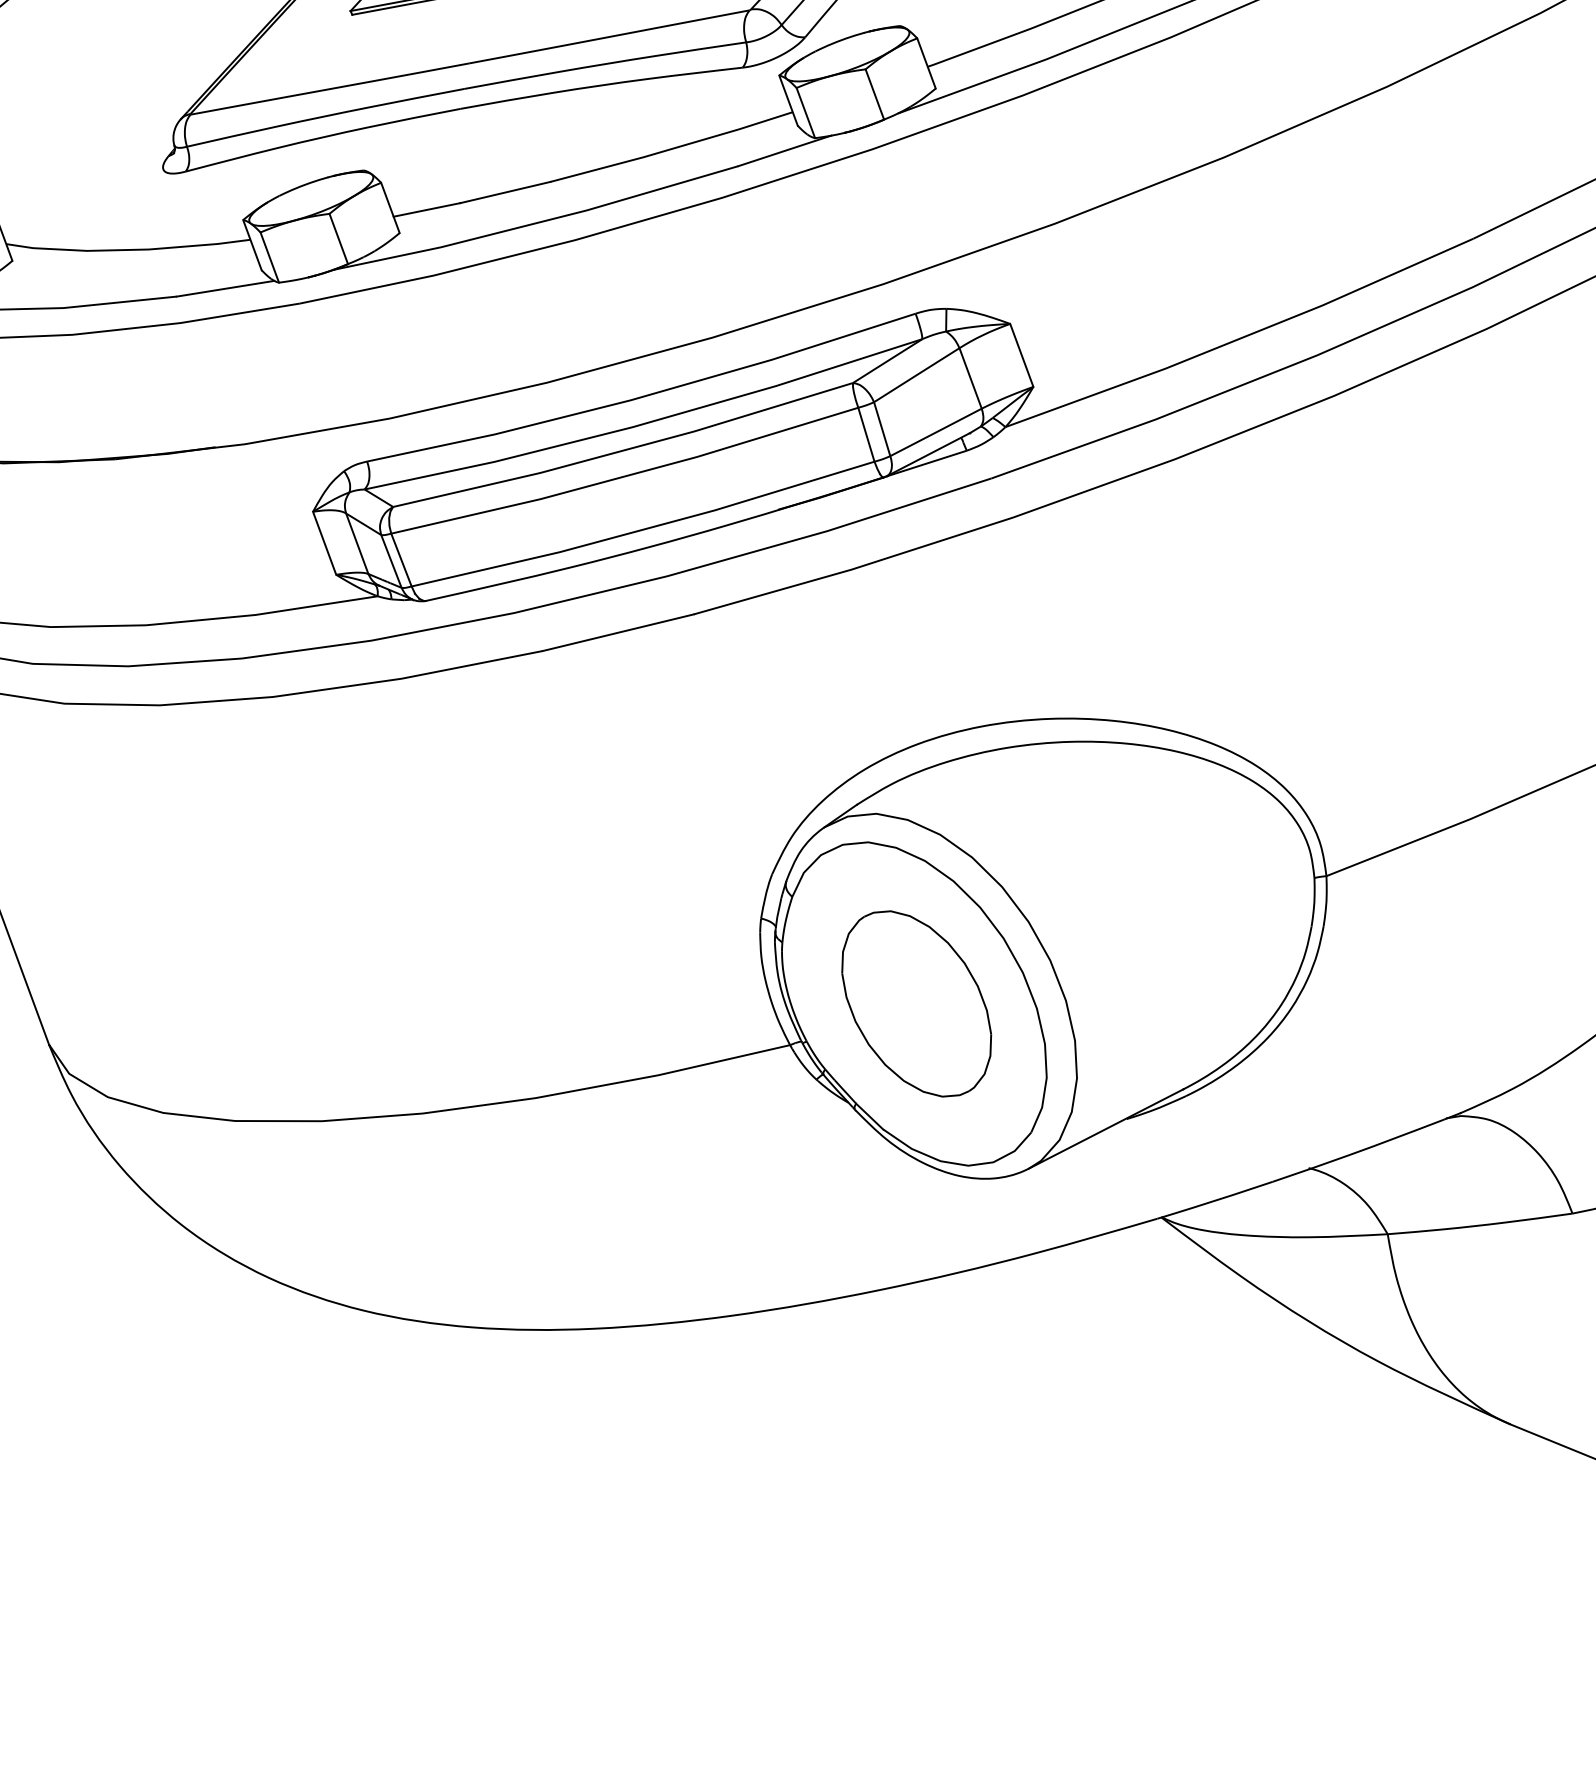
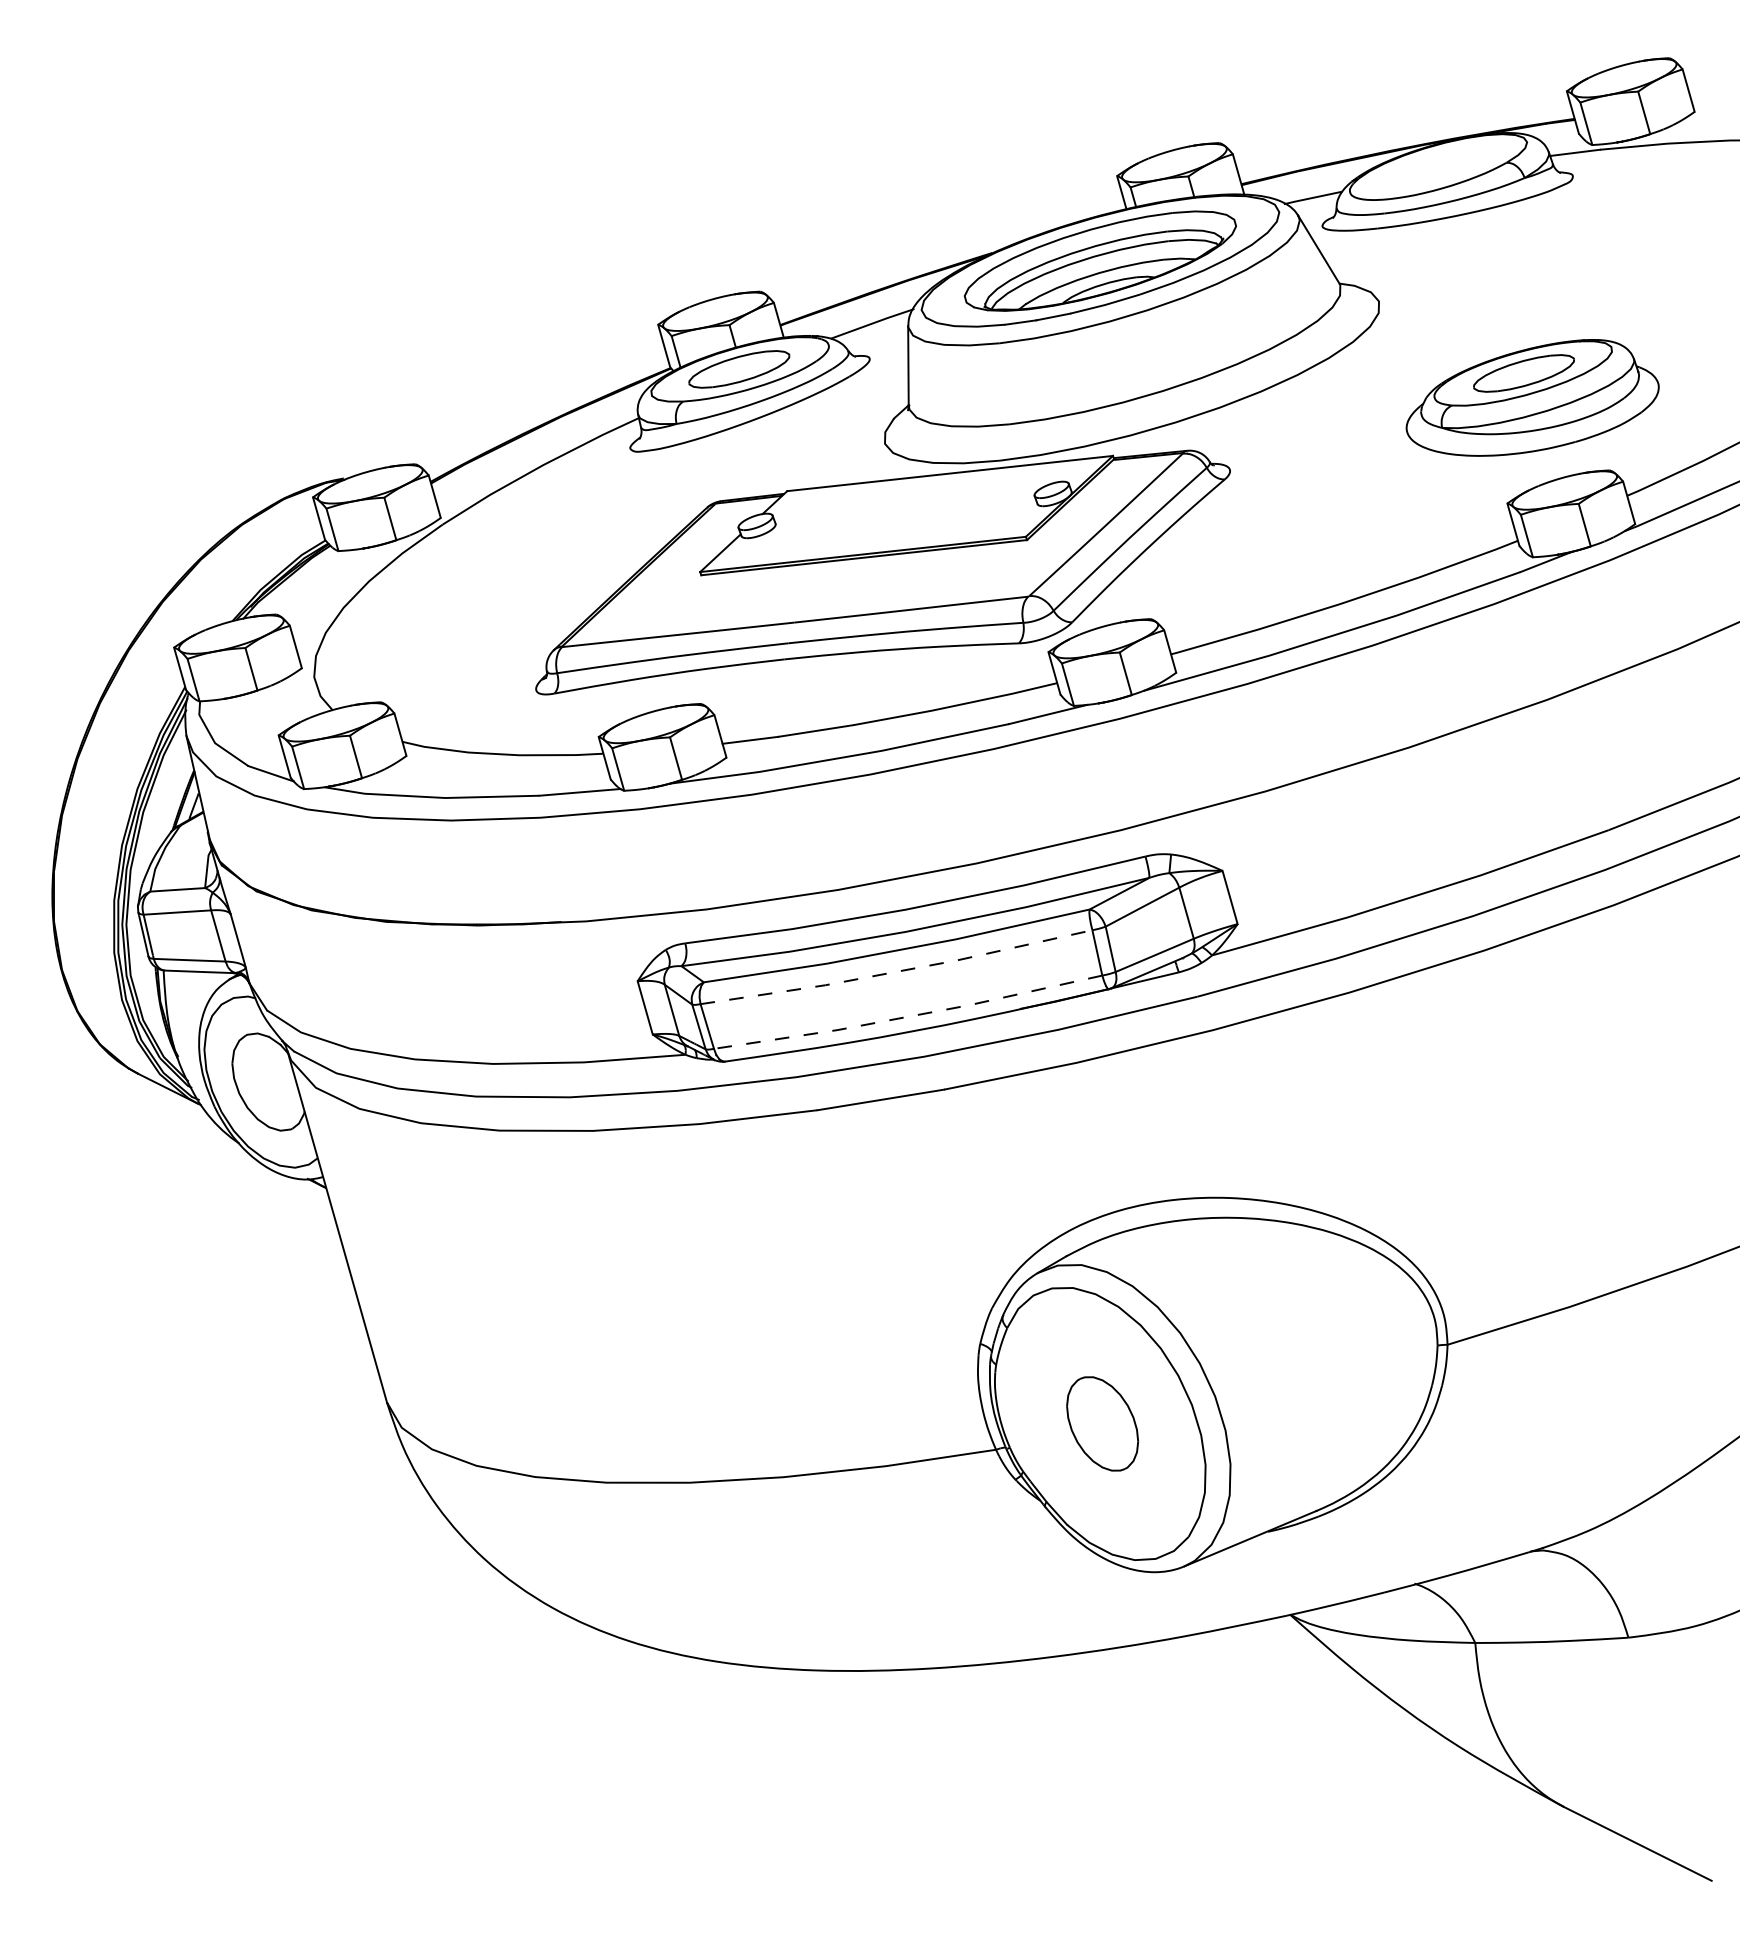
line: (626, 475) -> (897, 971), solid -> dashed
line: (643, 529) -> (908, 1016), solid -> dashed
part: (916, 1003) -> (1102, 1423), size x0.6

